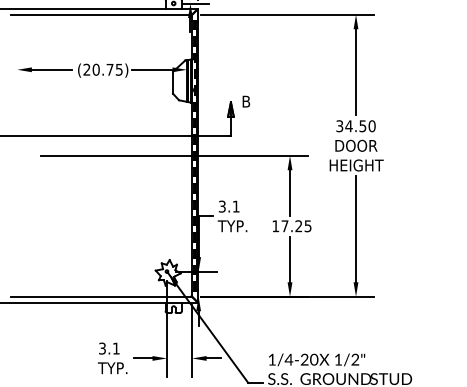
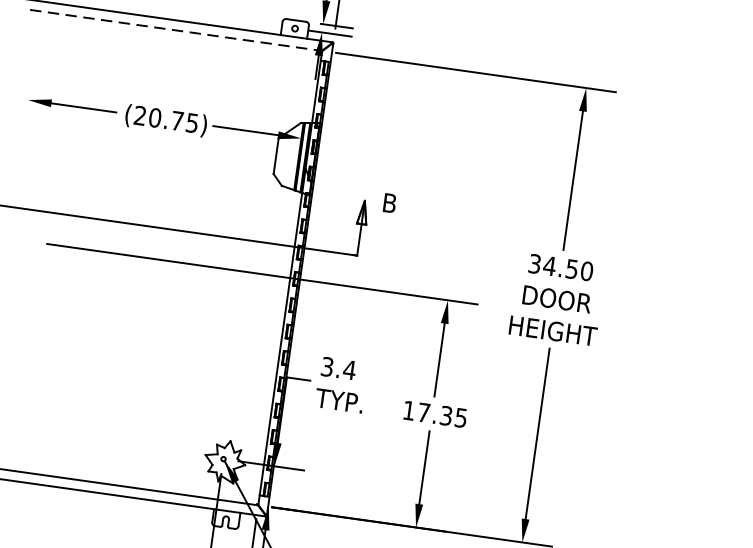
line: (101, 14) -> (176, 29), solid -> dashed
text: (235, 206) -> (348, 369), 3.1 -> 3.4
text: (298, 226) -> (445, 416), 17.25 -> 17.35

